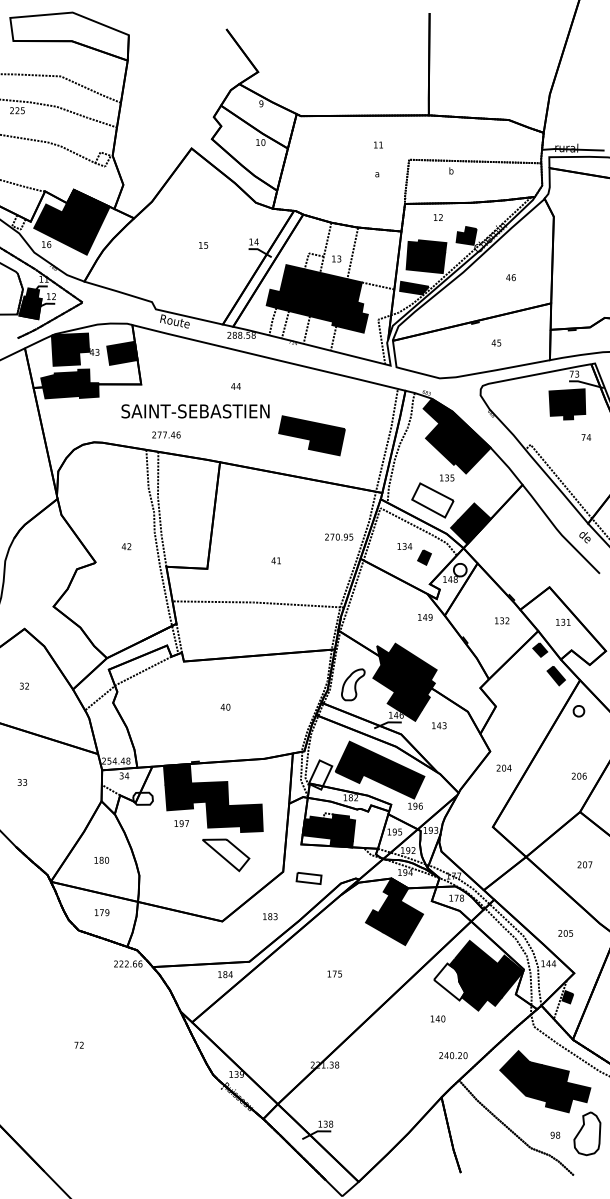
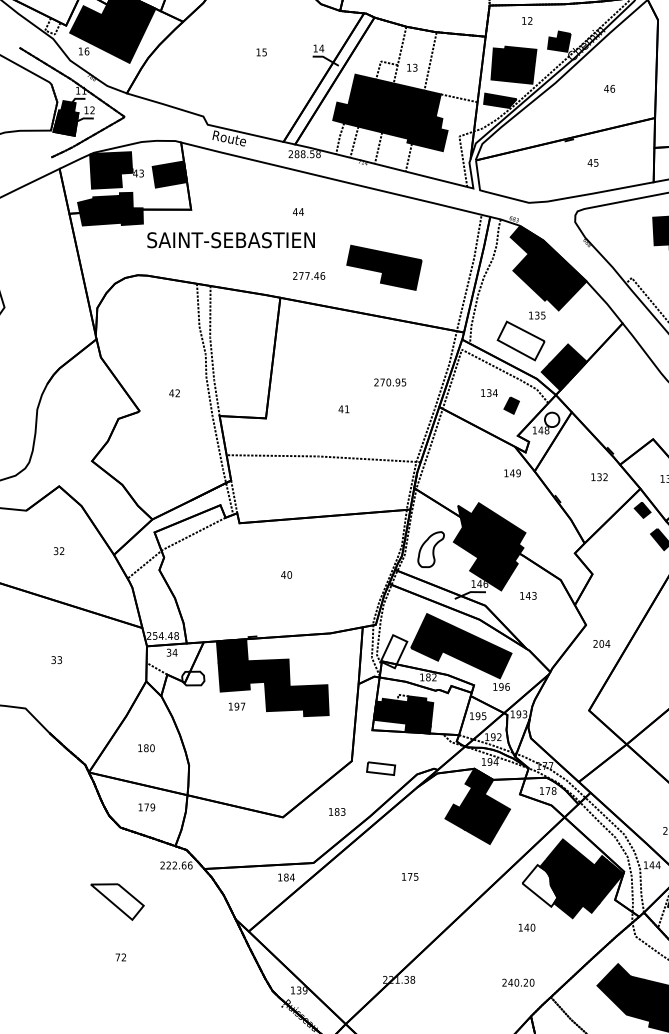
text: (195, 411) -> (231, 240), moved
text: (166, 434) -> (309, 275), moved
text: (339, 536) -> (390, 381), moved
part: (226, 855) -> (117, 902), moved
text: (453, 1055) -> (518, 982), moved

